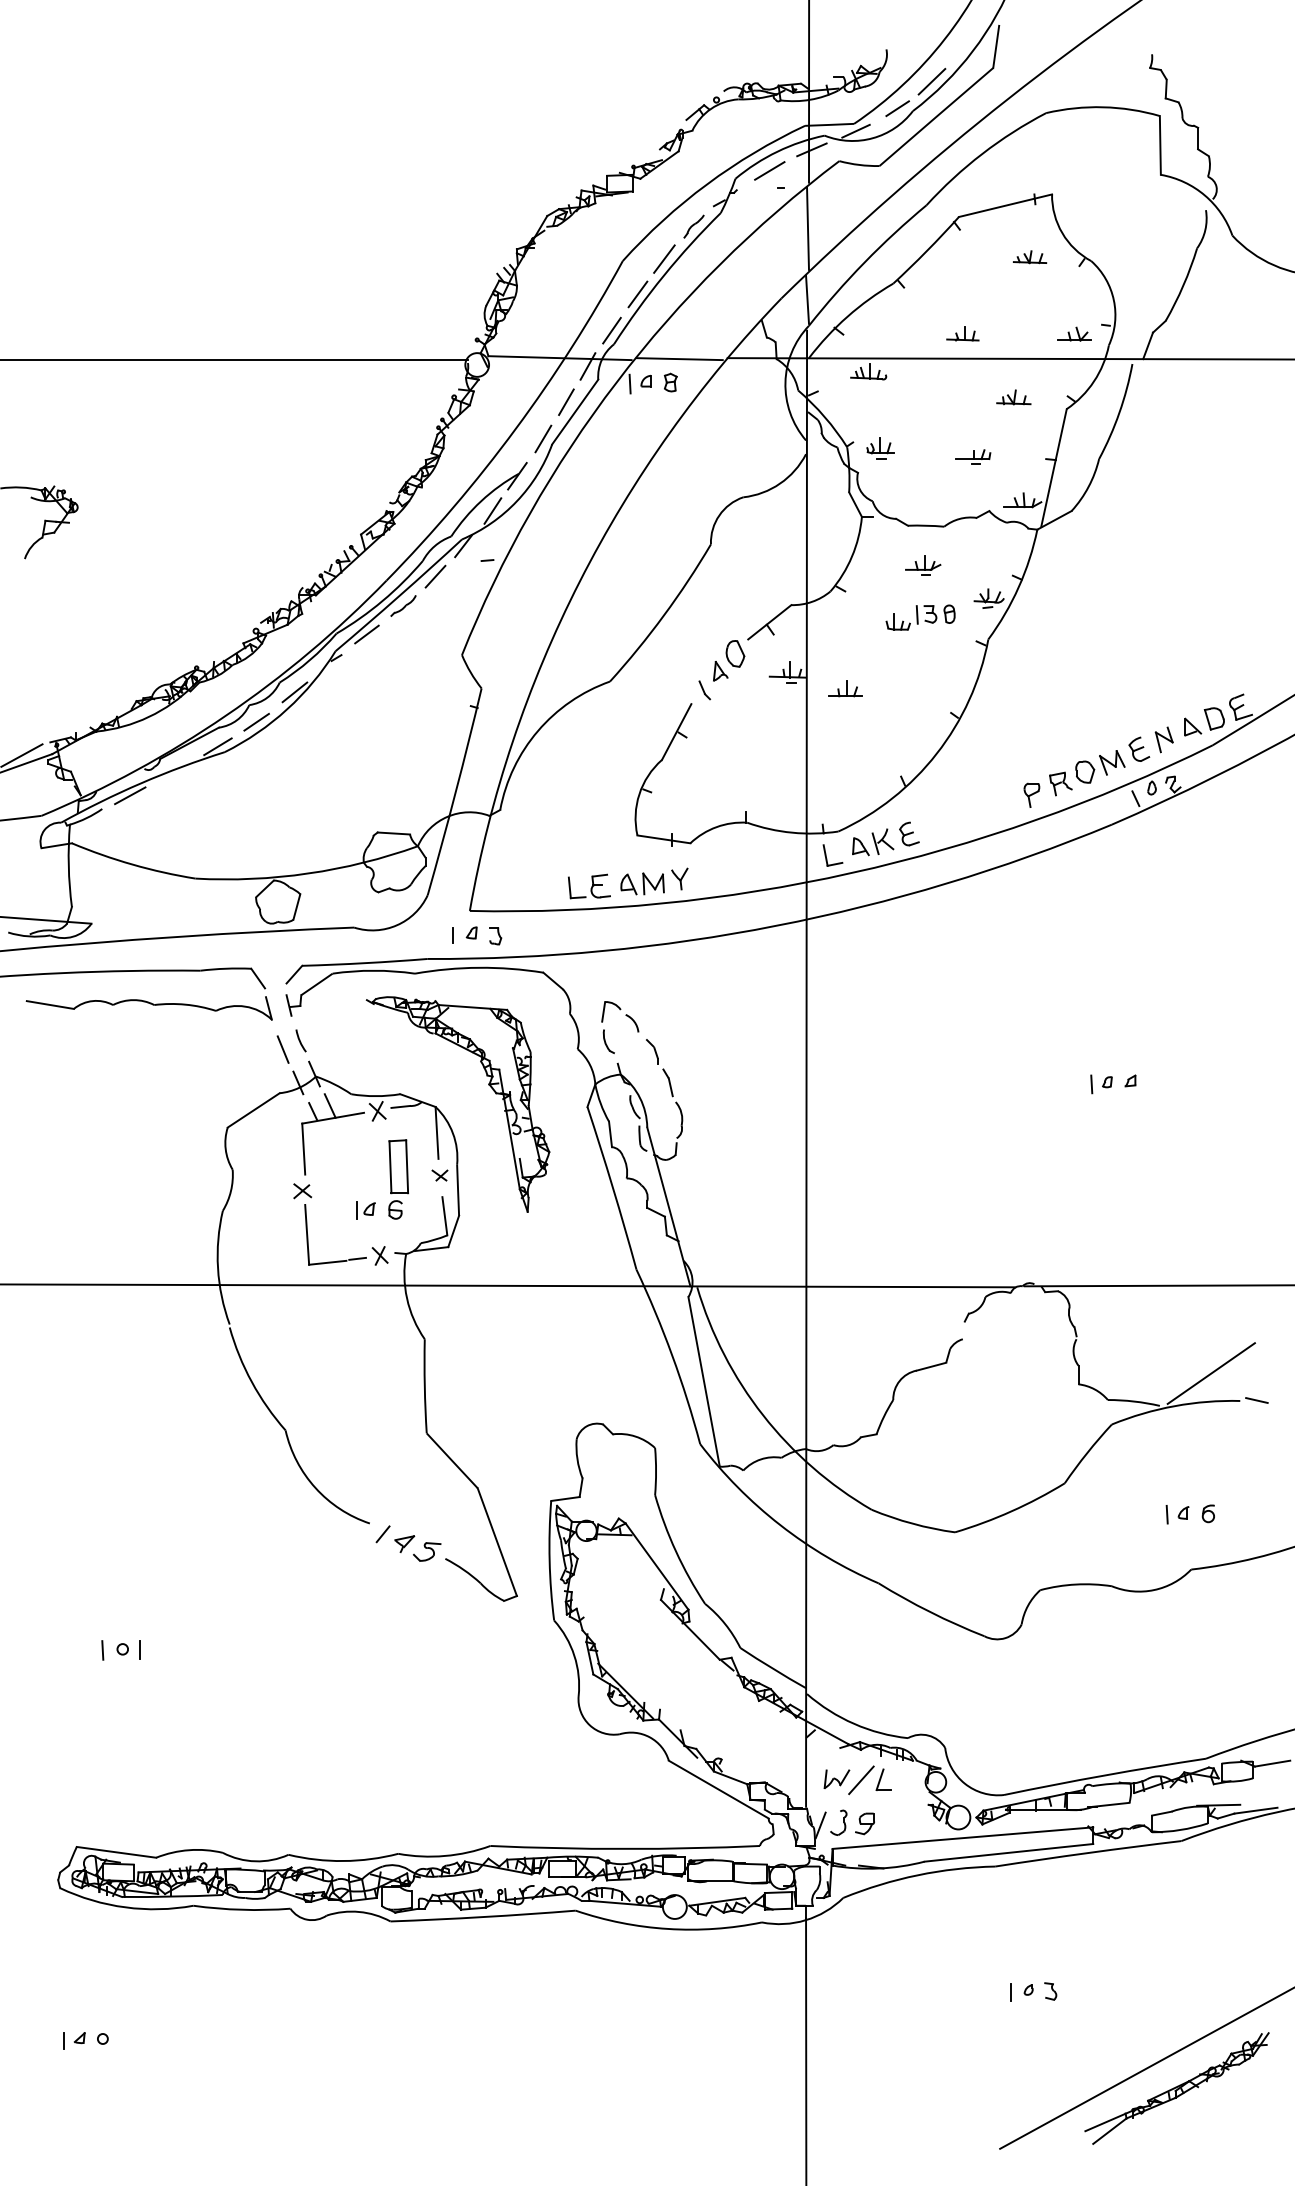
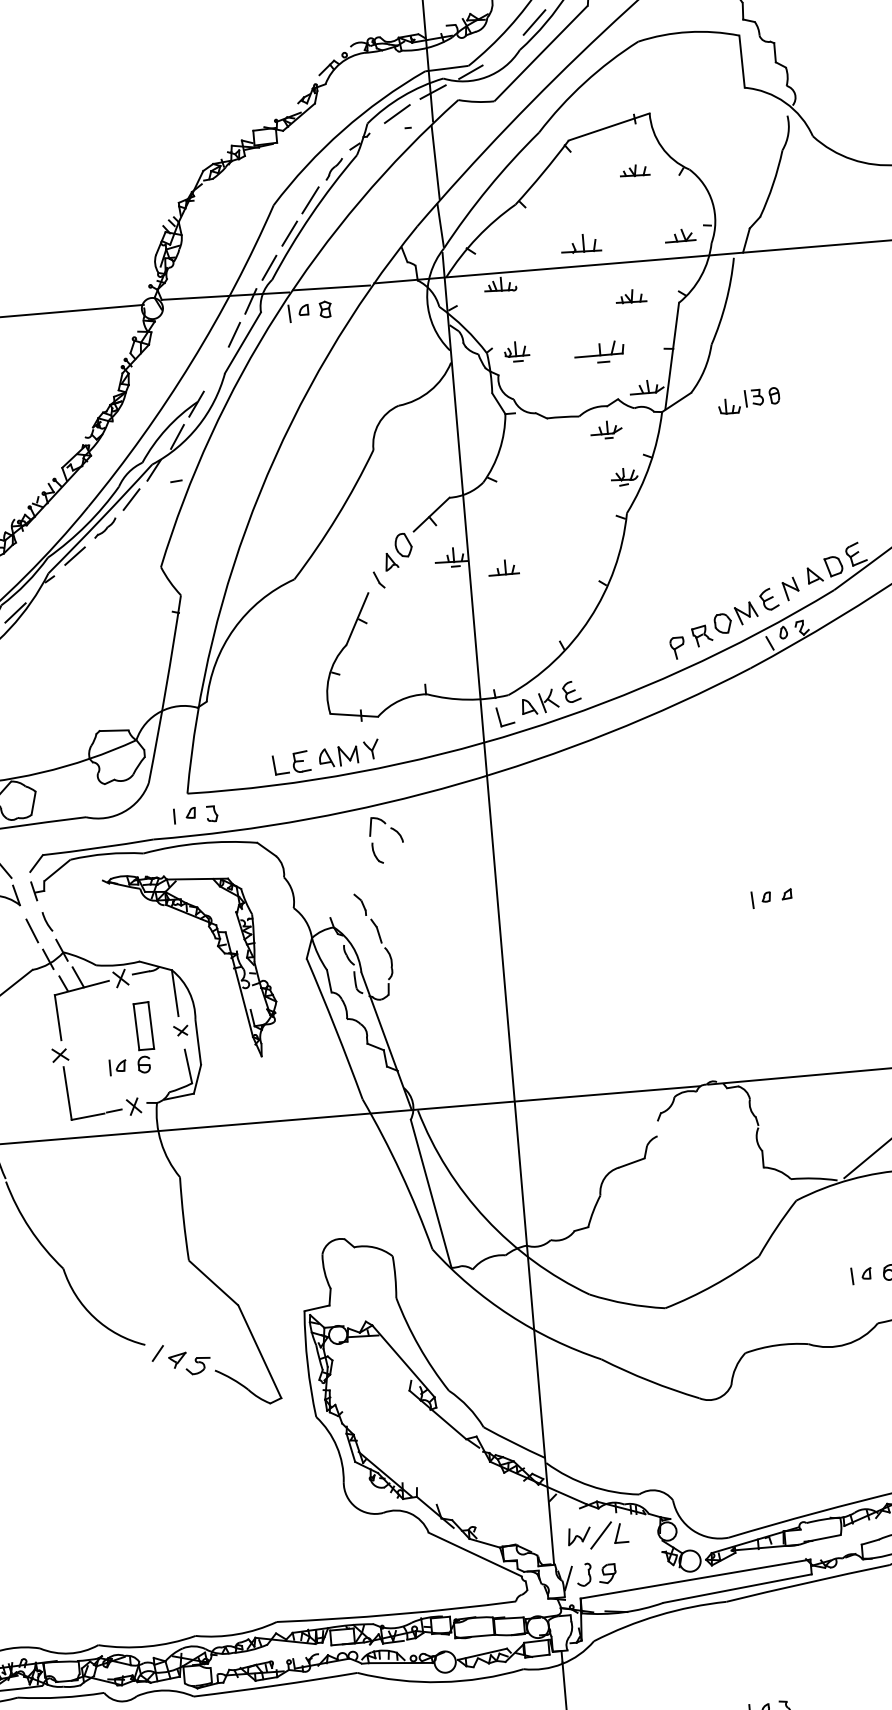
line: (897, 108) -> (505, 48), removed
part: (962, 333) -> (580, 243), size x1.4
line: (543, 438) -> (216, 368), removed
part: (973, 456) -> (599, 351), size x1.6
part: (923, 565) -> (606, 430), moved
part: (920, 617) -> (748, 400), moved
part: (626, 1016) -> (391, 829), moved

